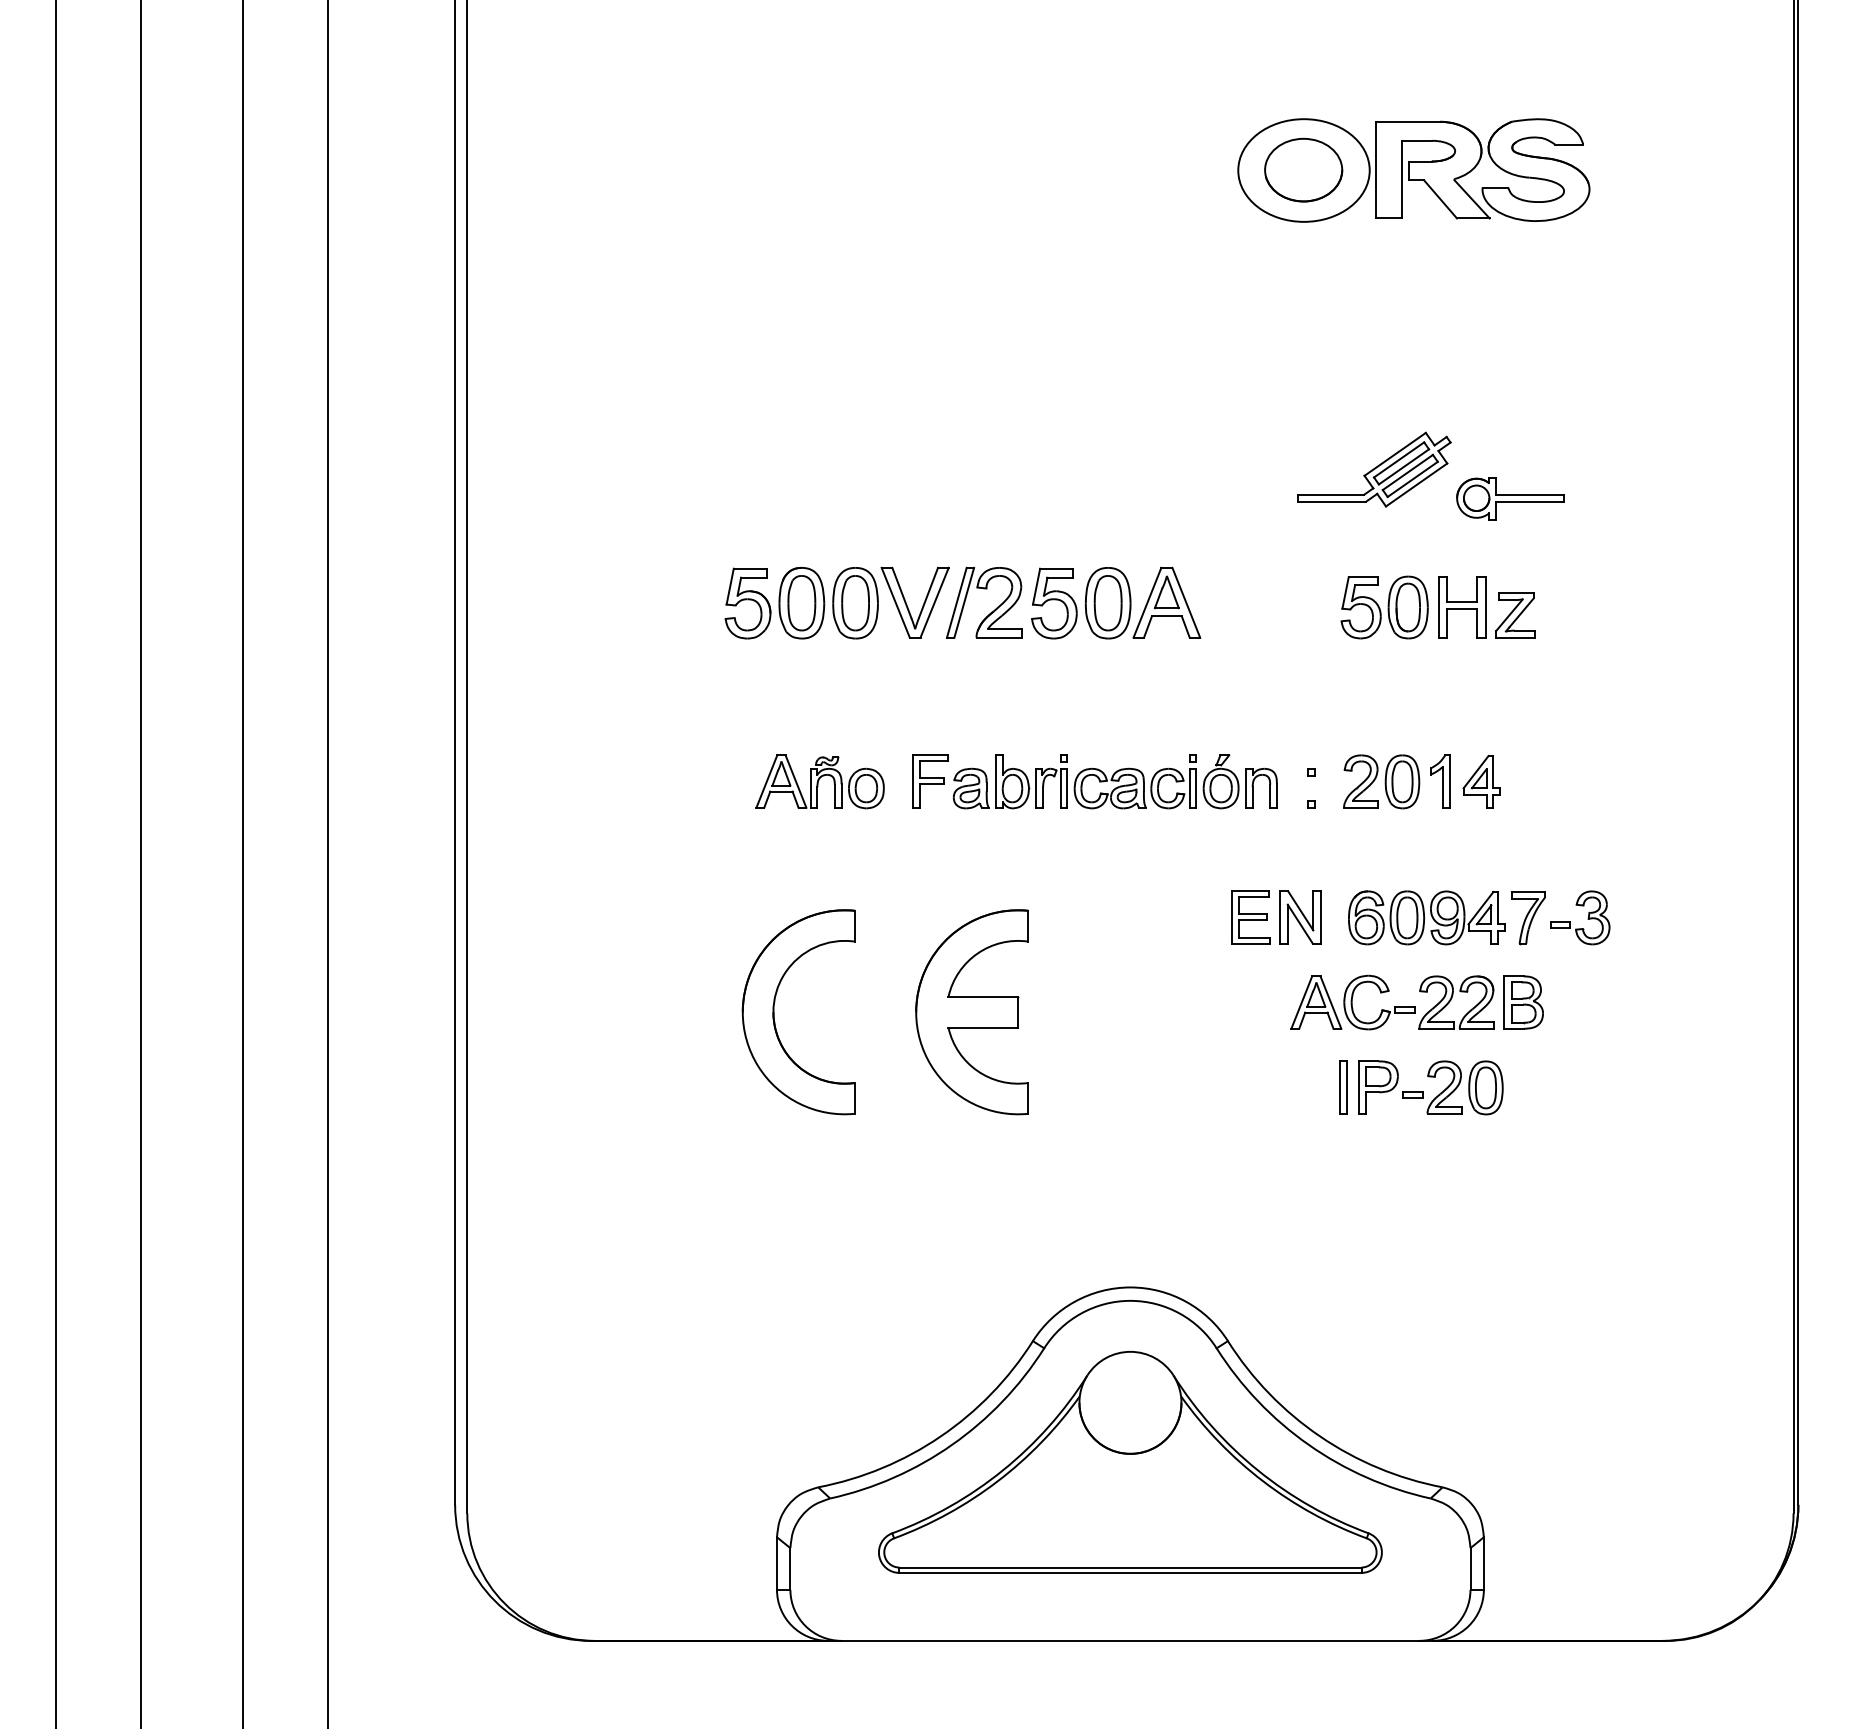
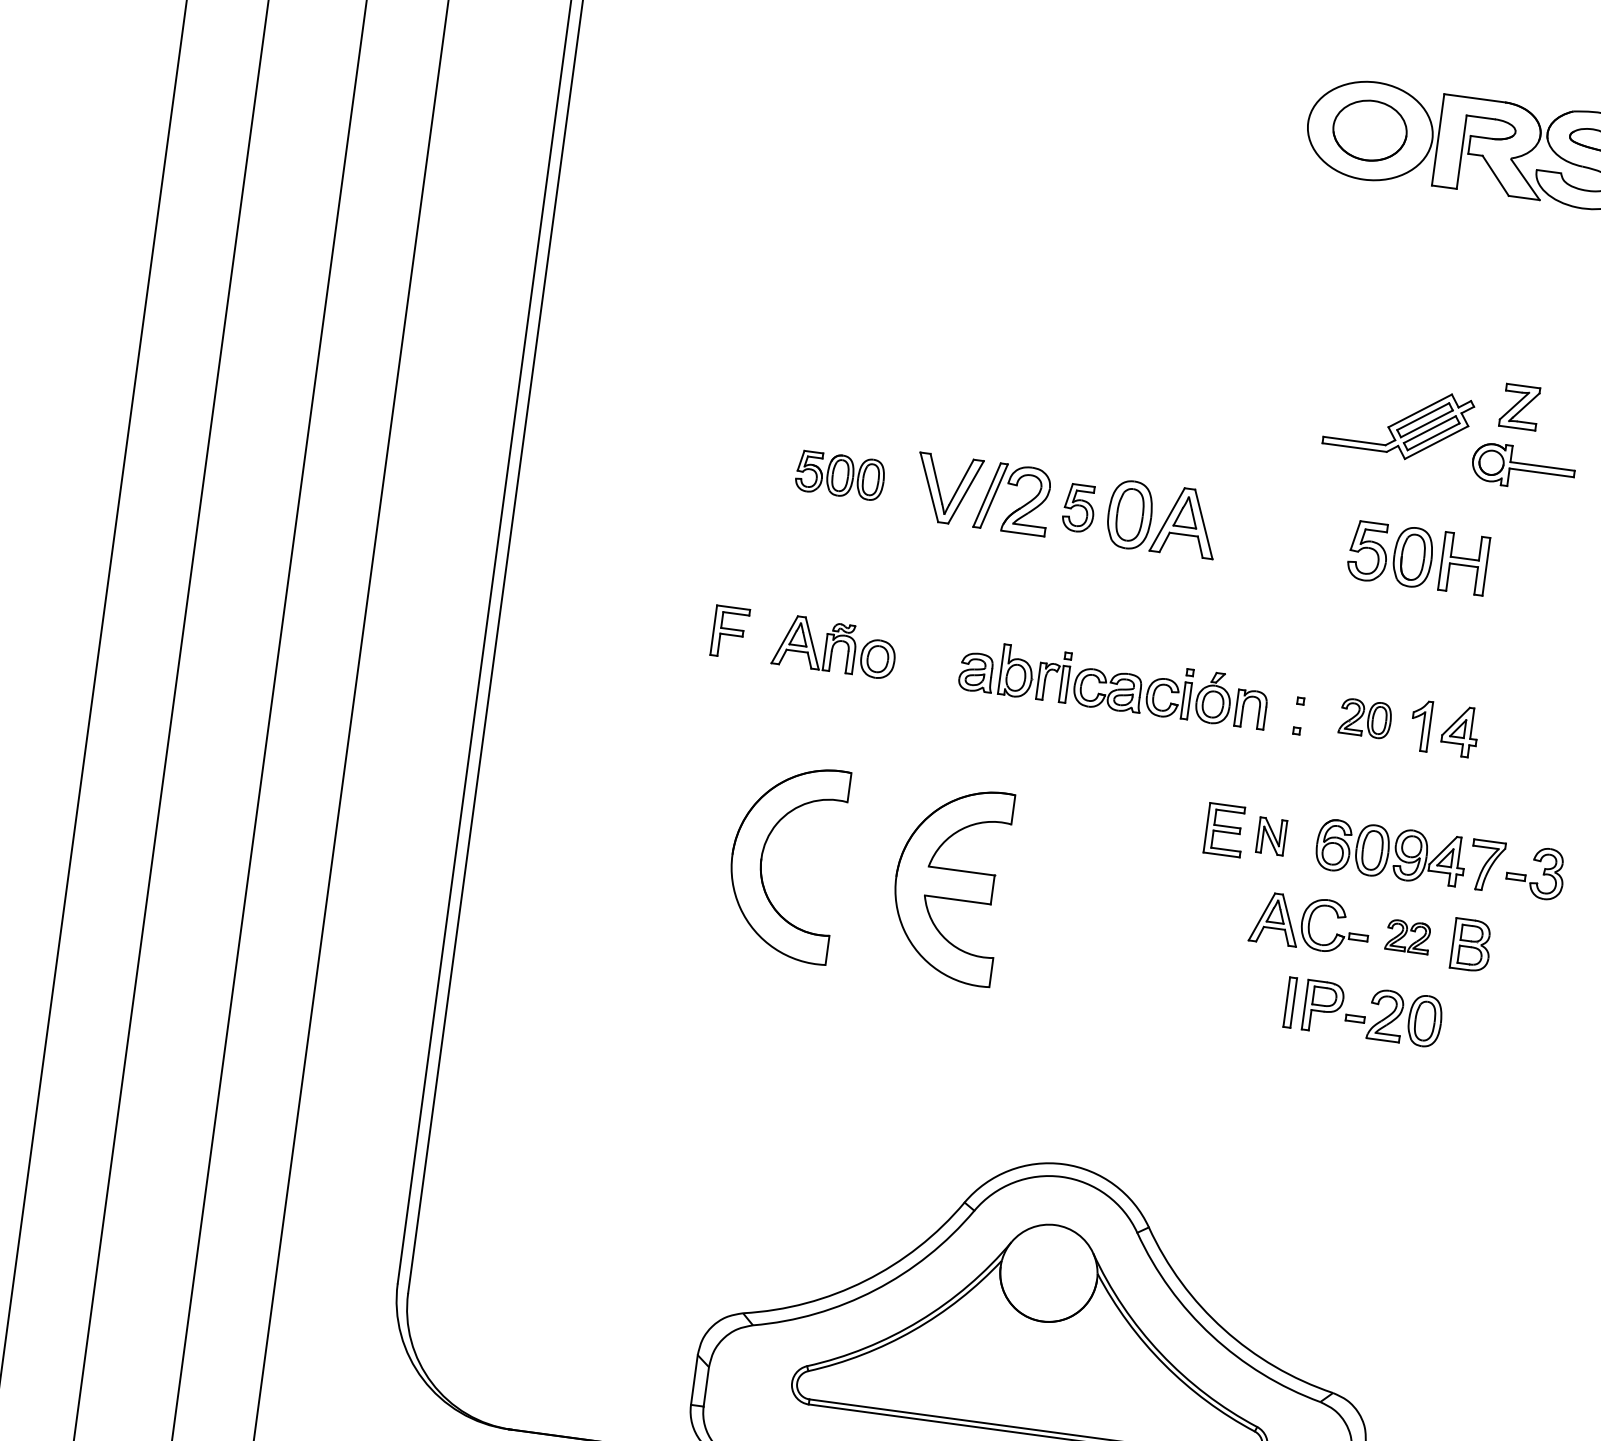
part: (801, 602) -> (840, 475), size x0.6
part: (1054, 603) -> (1079, 508), size x0.7
part: (1515, 615) -> (1520, 407), moved
part: (930, 781) -> (730, 632), moved
part: (1381, 781) -> (1365, 718), size x0.7
part: (1300, 917) -> (1271, 836), size x0.7
part: (1456, 1002) -> (1408, 936), size x0.6

